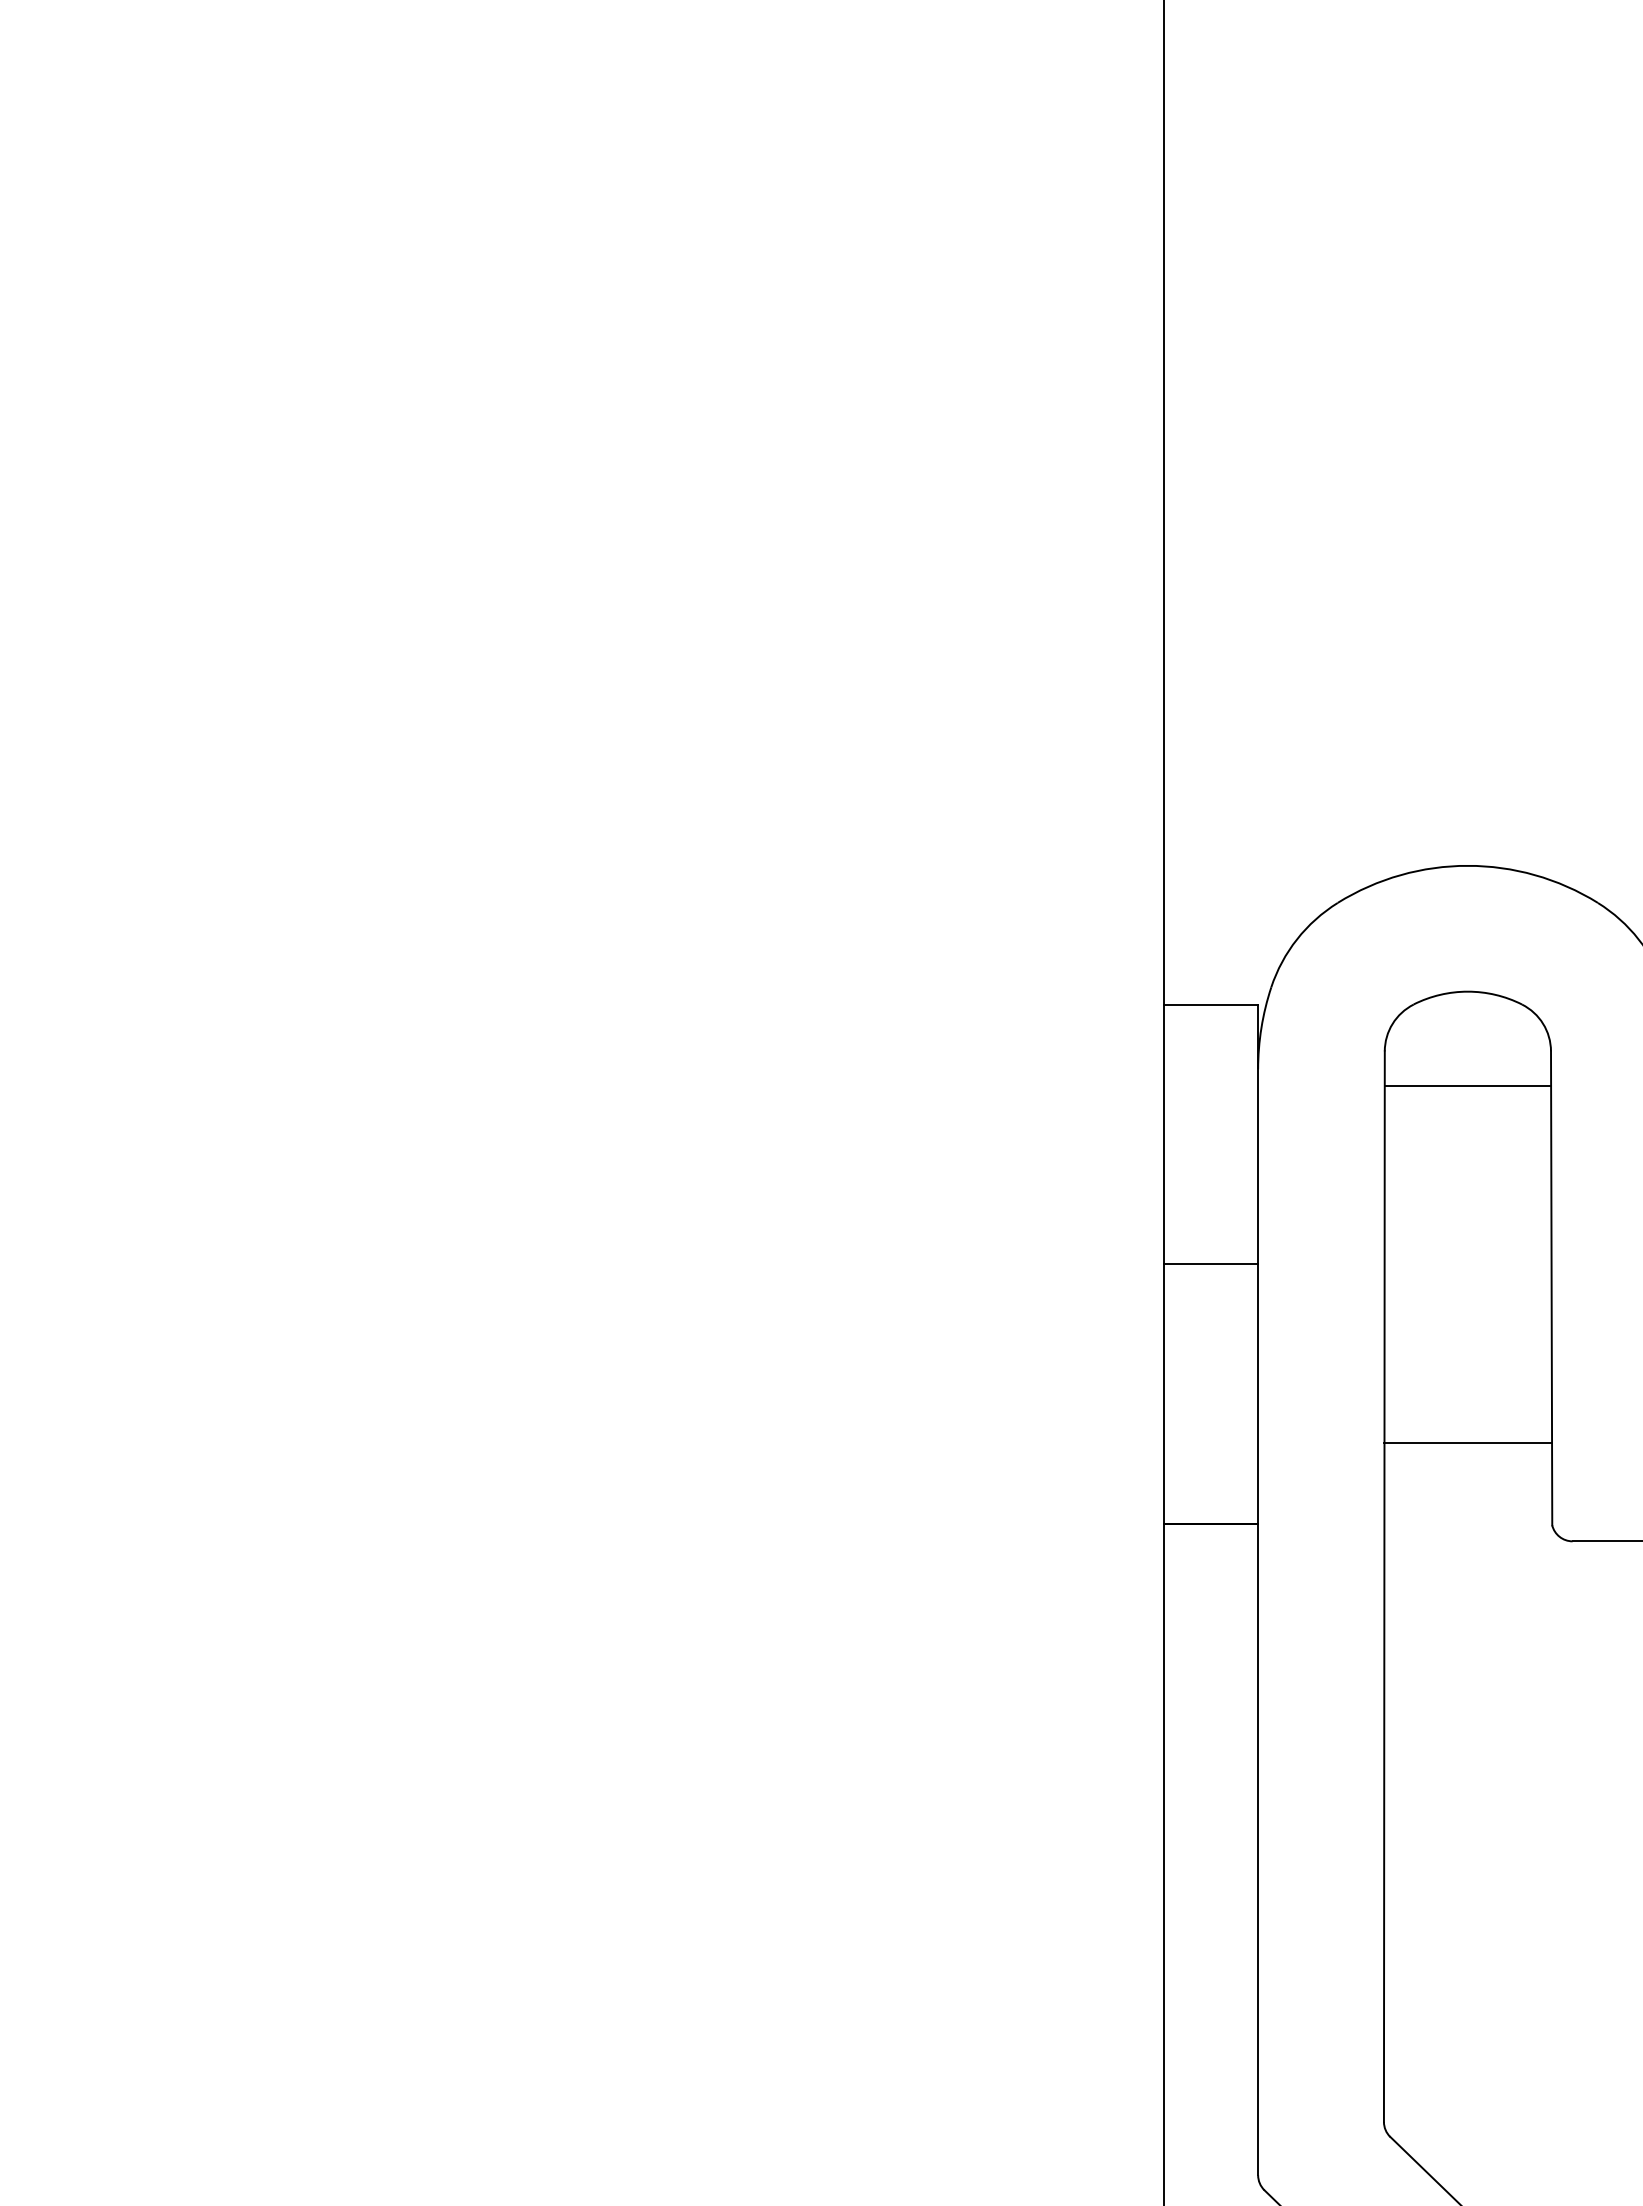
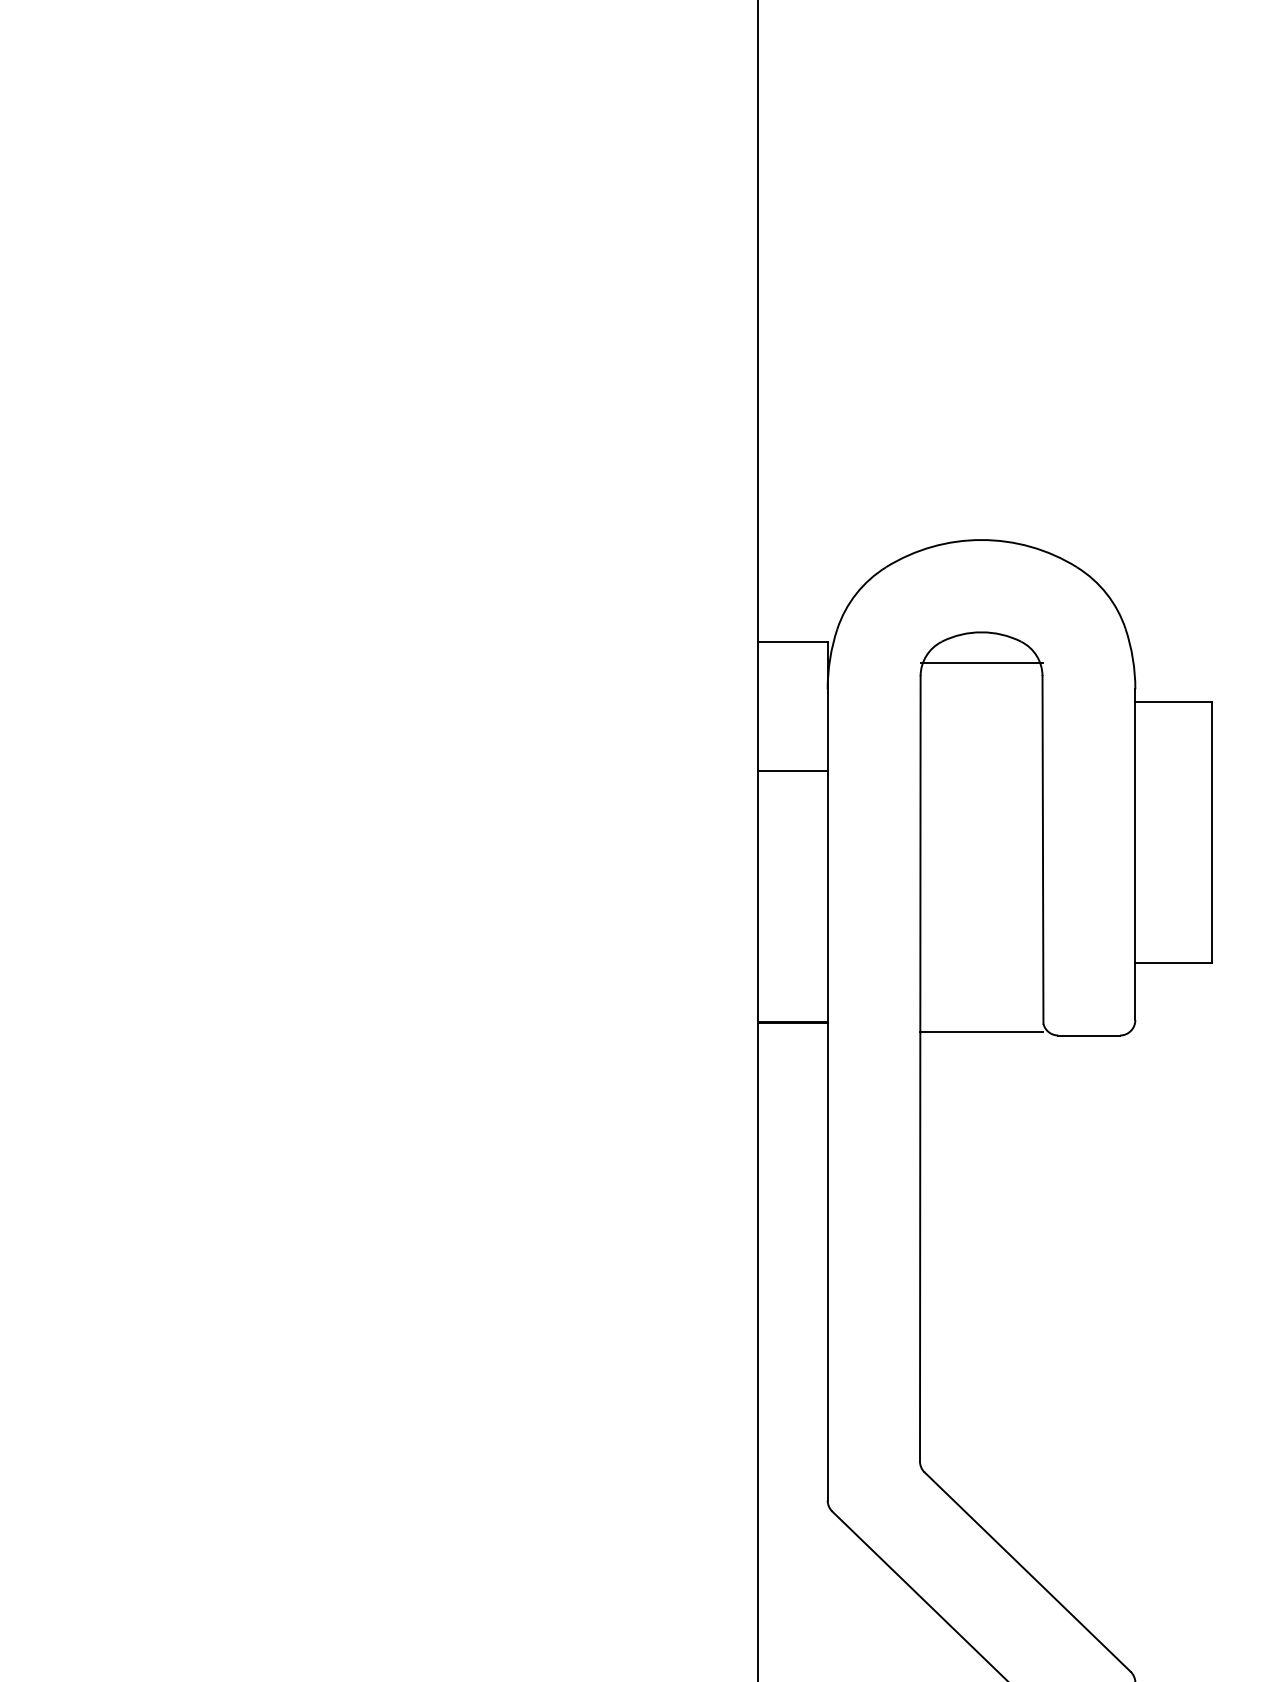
line: (1467, 1085) -> (981, 662), moved
line: (1210, 1263) -> (792, 770), moved
line: (1467, 1443) -> (981, 1032), moved

